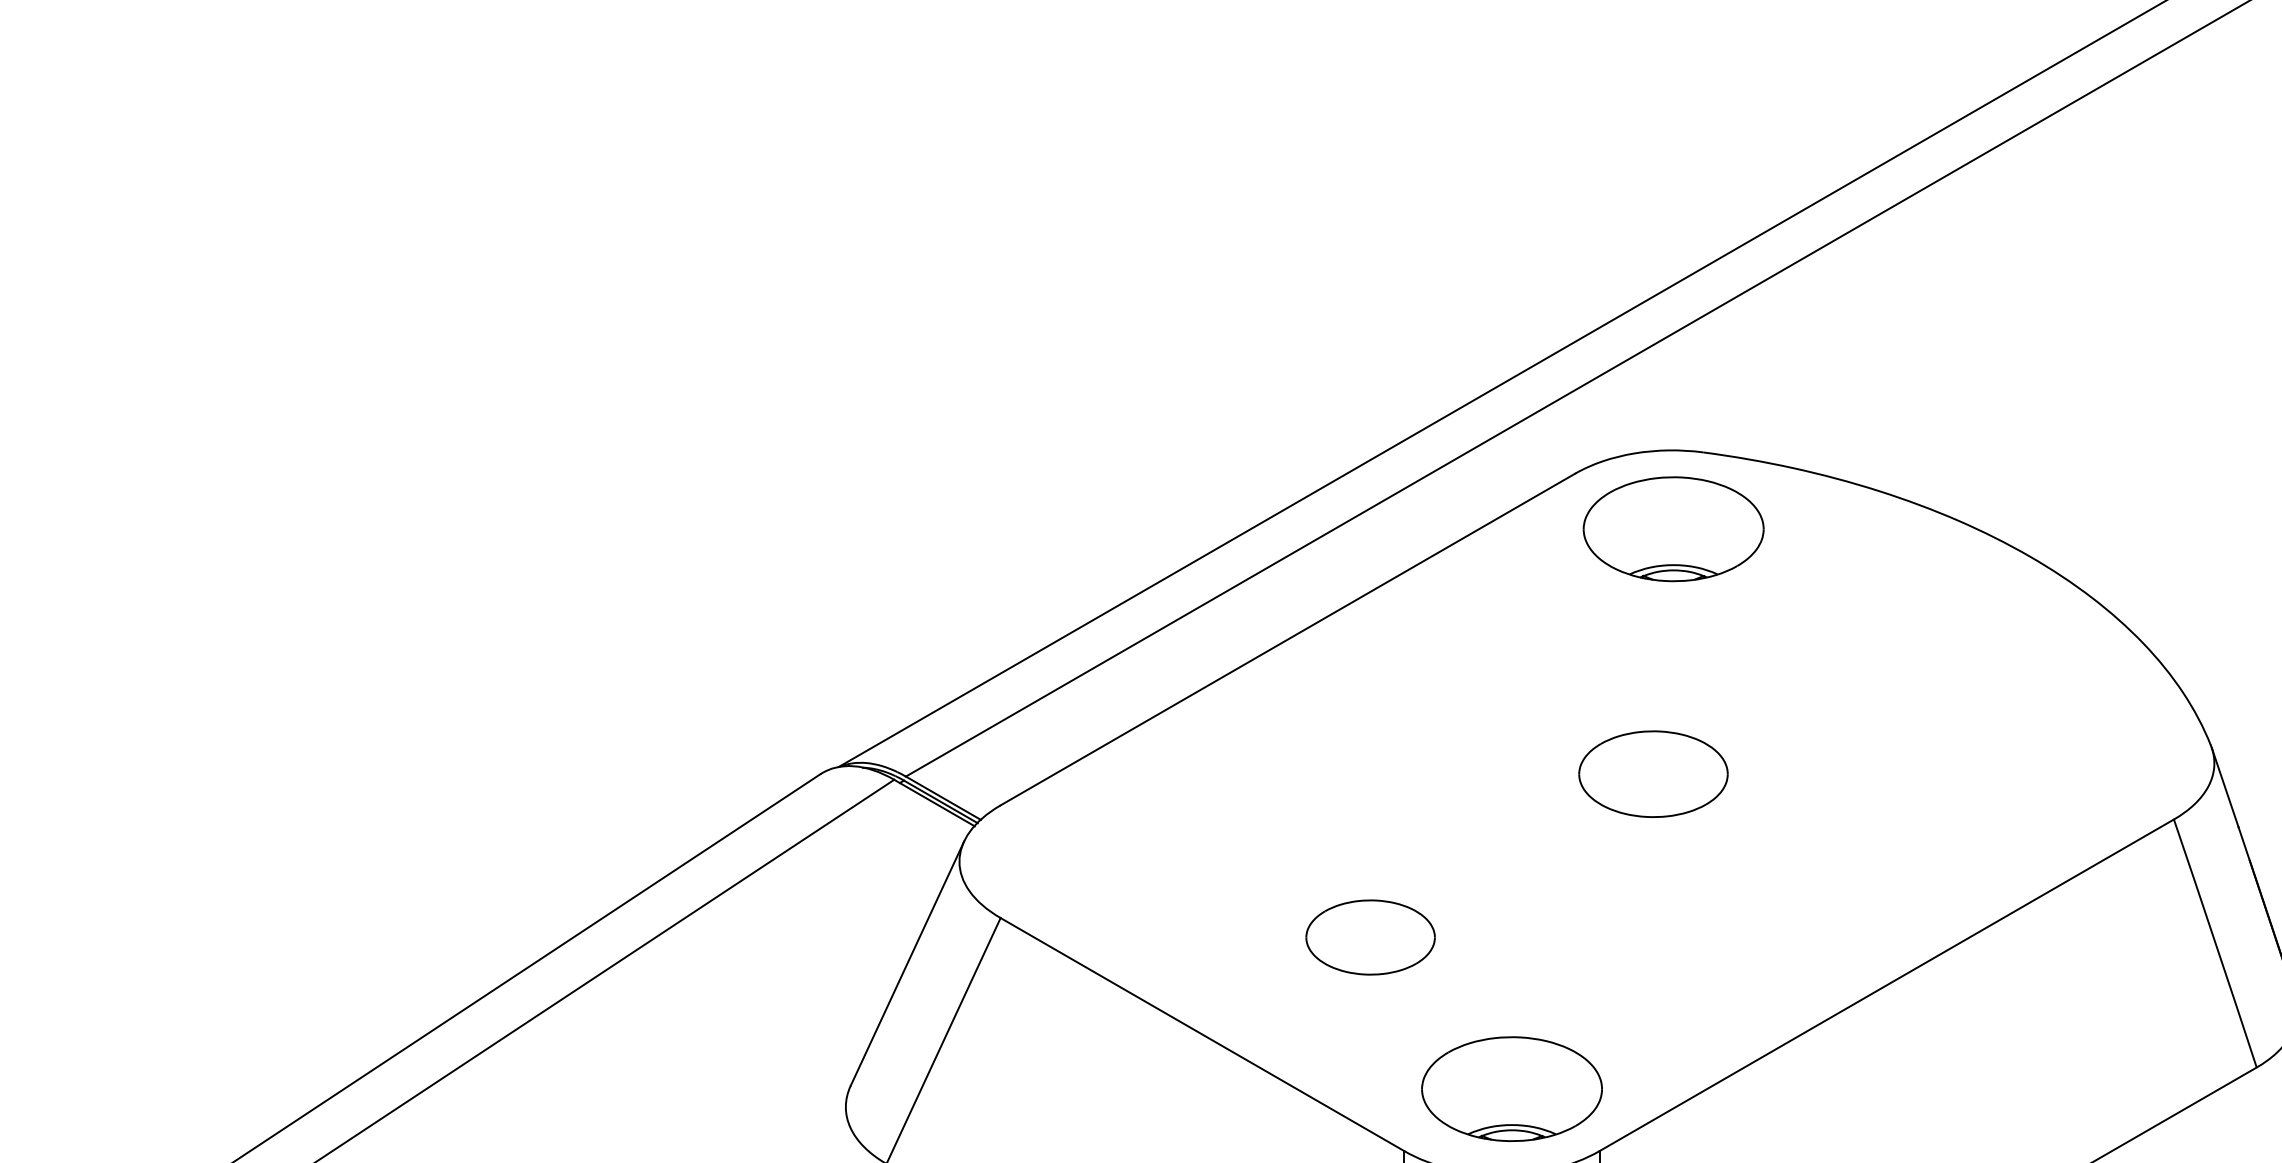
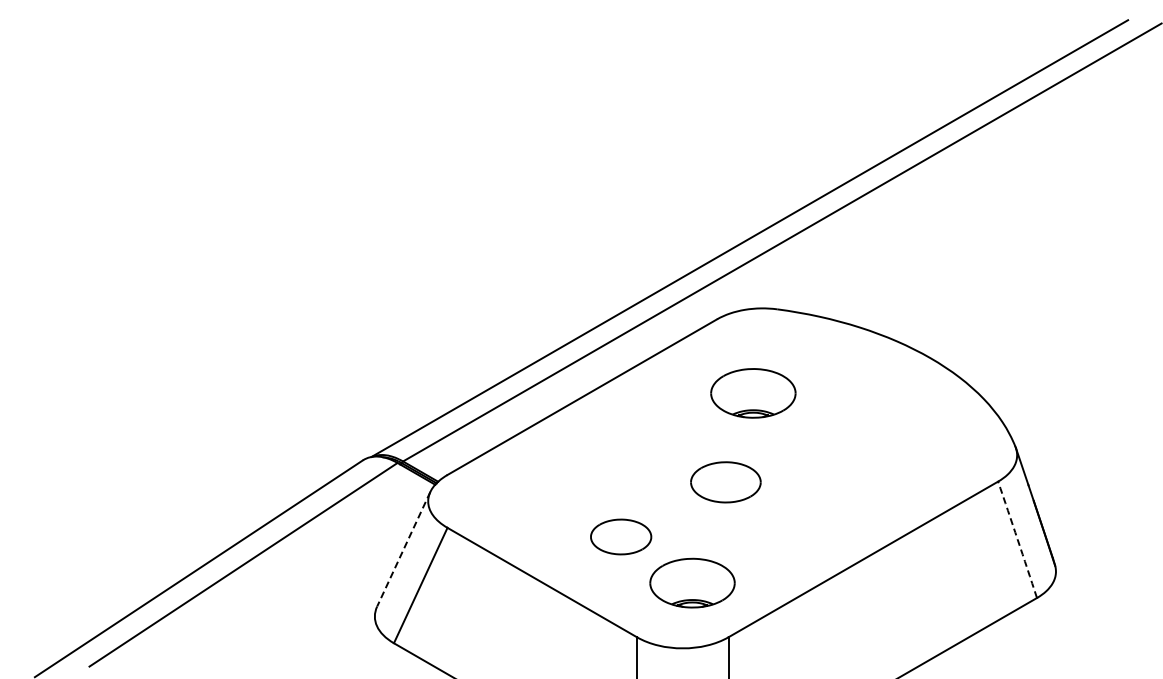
part: (1673, 529) -> (753, 393), moved
part: (1652, 774) -> (725, 482), moved
arc: (2215, 942) -> (1017, 539), solid -> dashed
line: (906, 964) -> (403, 549), solid -> dashed
part: (1511, 1087) -> (692, 582), moved

